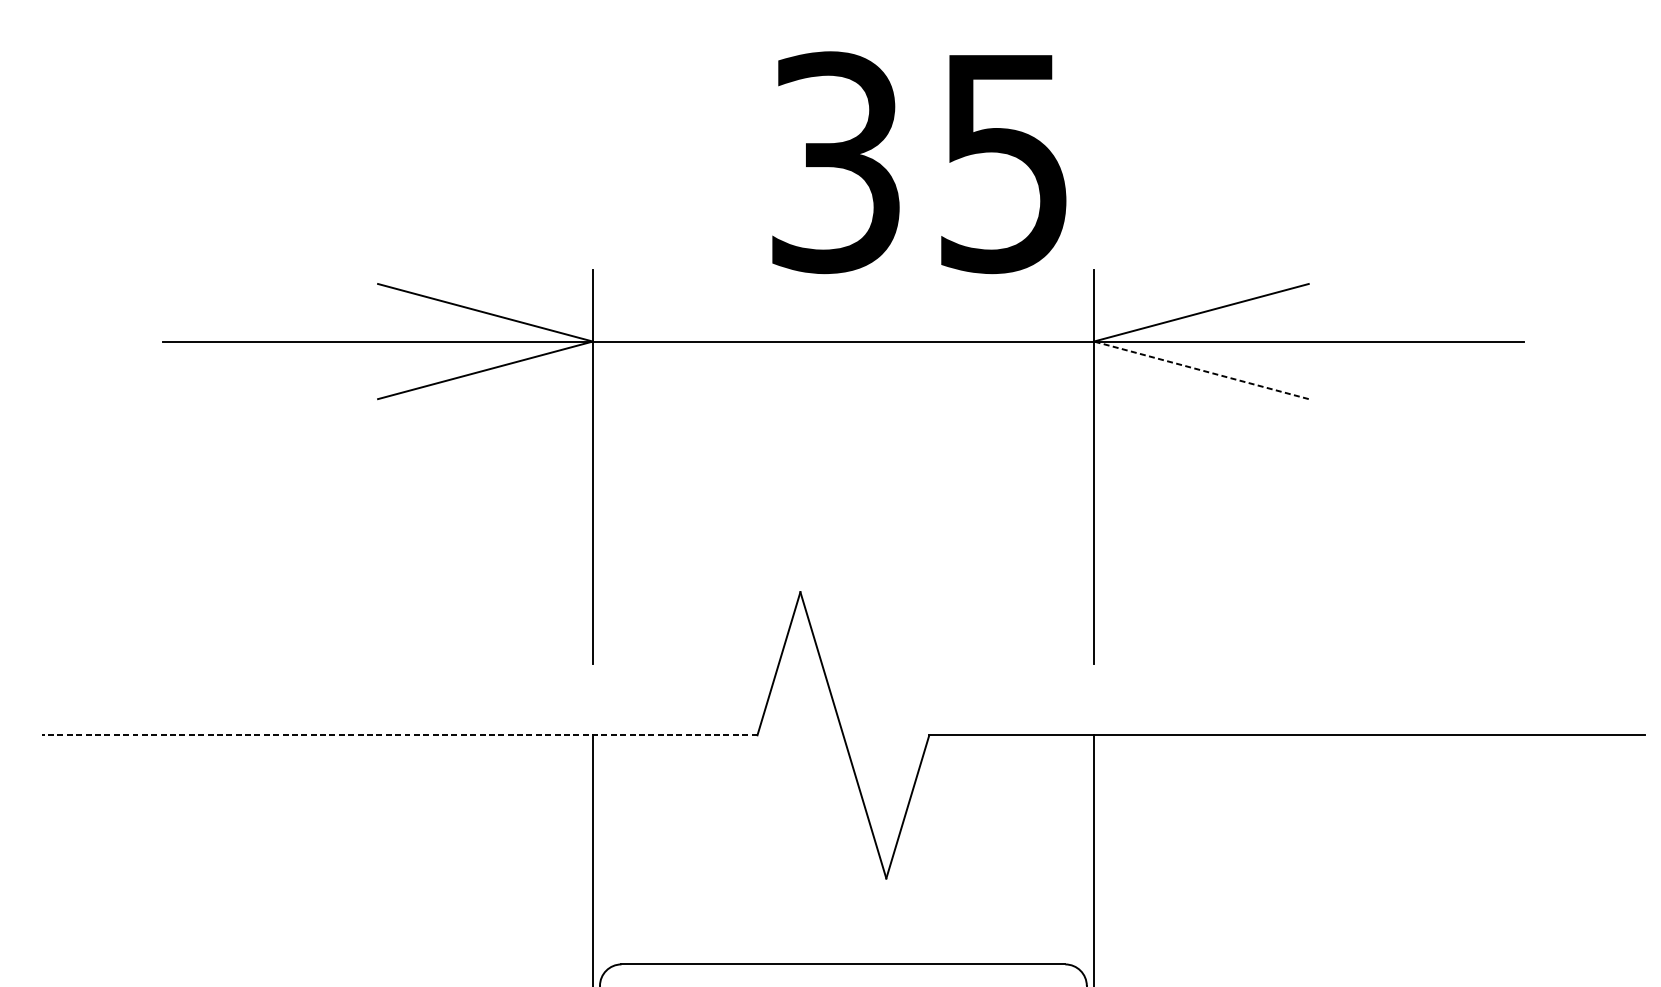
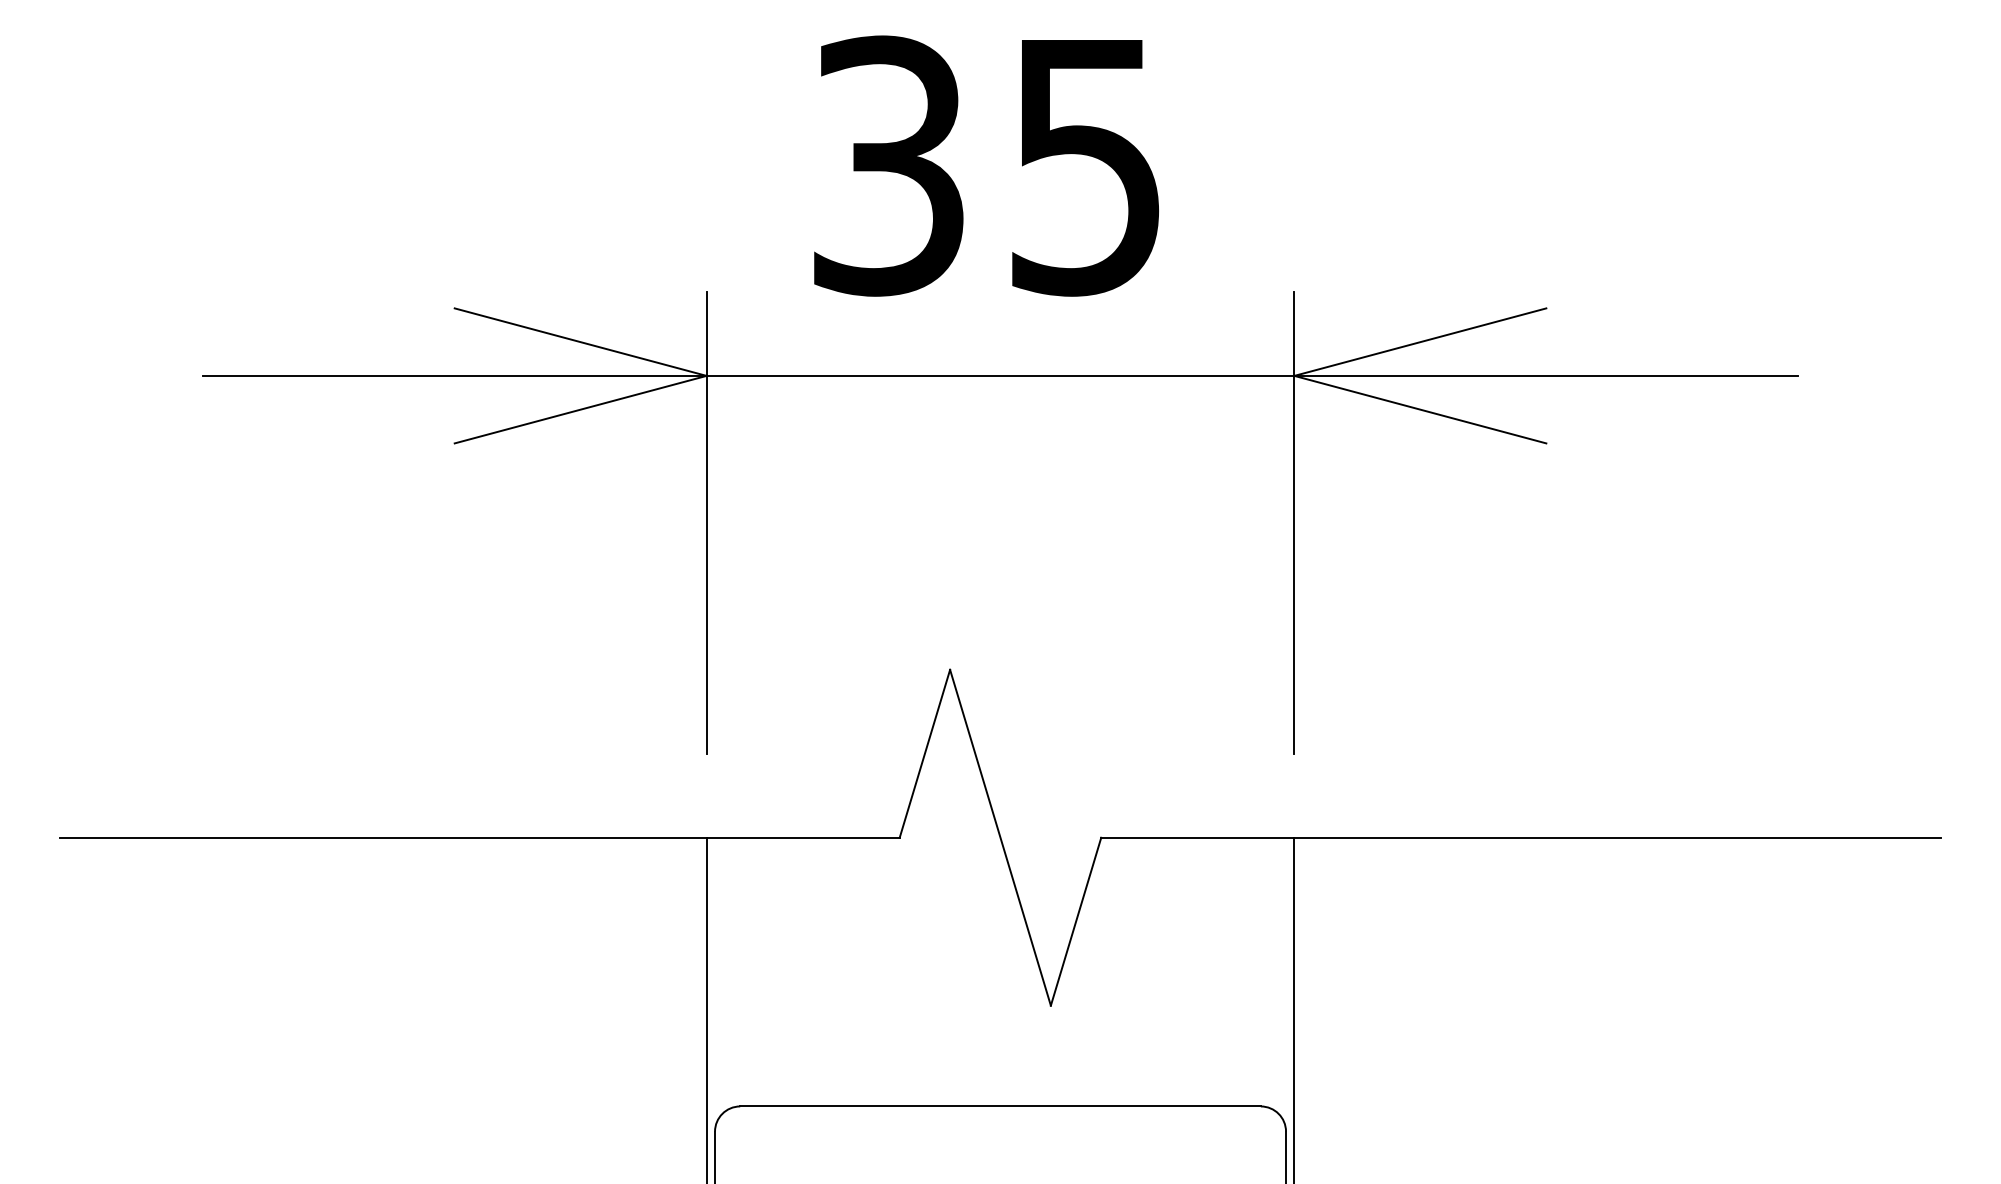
text: (919, 162) -> (986, 165), moved
line: (1200, 370) -> (1419, 409), dashed -> solid
line: (399, 735) -> (479, 837), dashed -> solid

